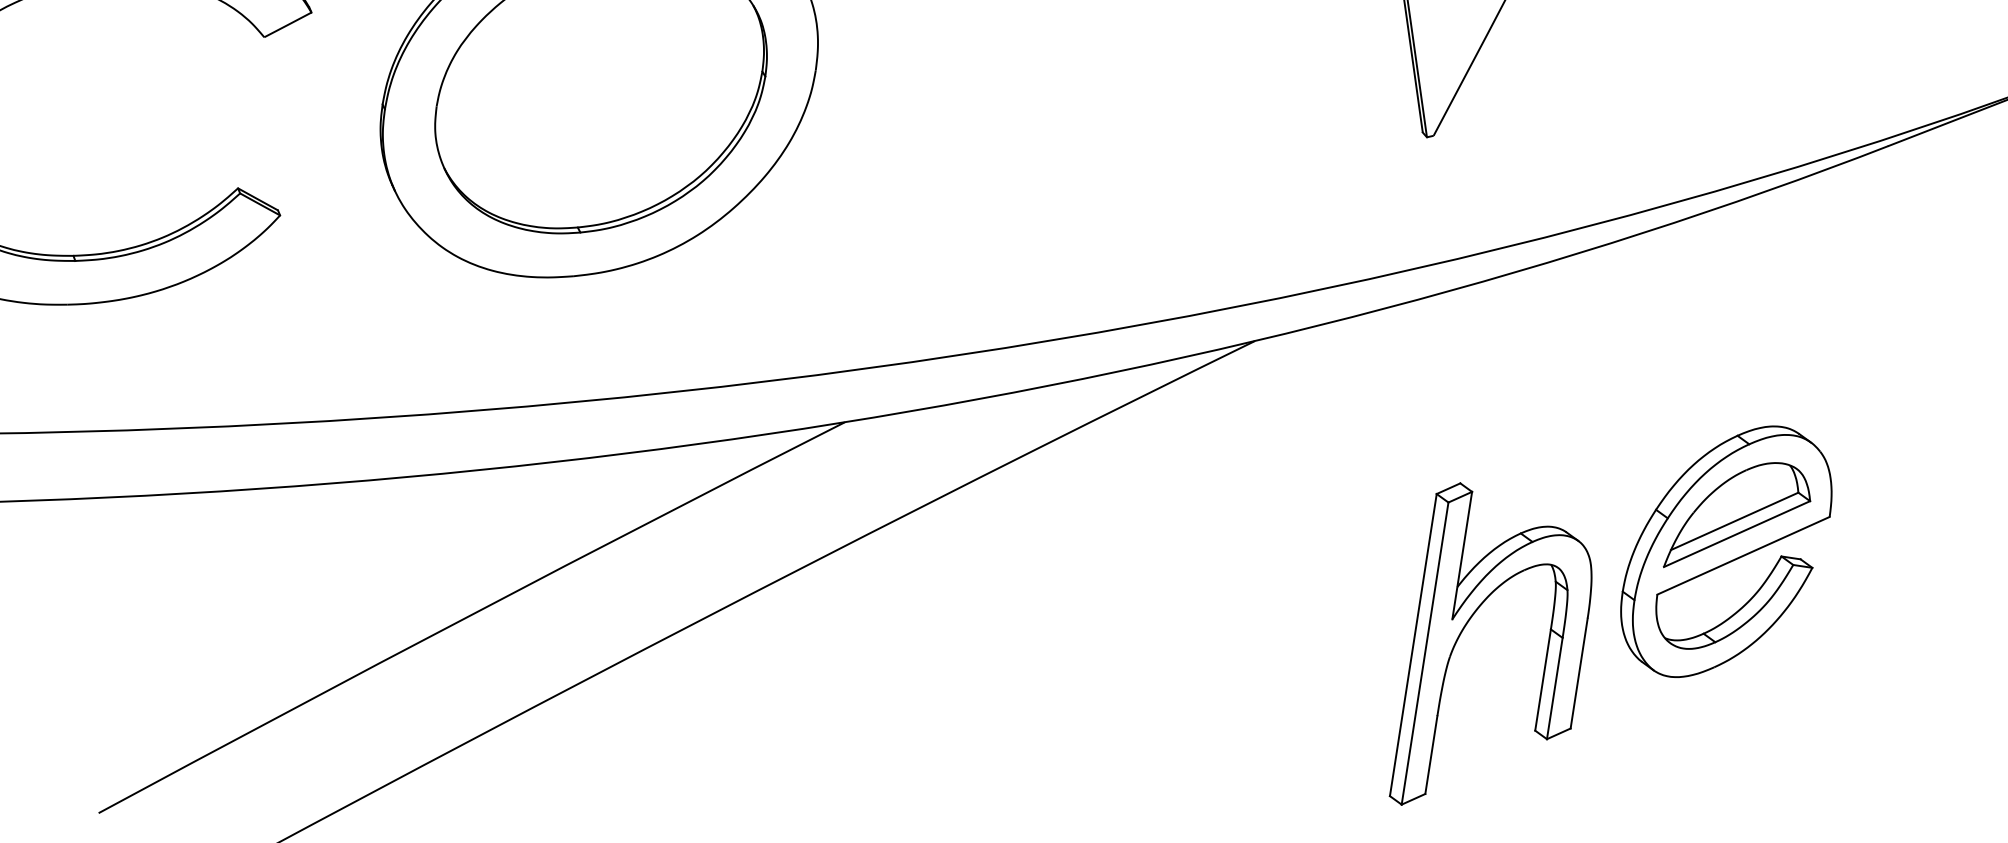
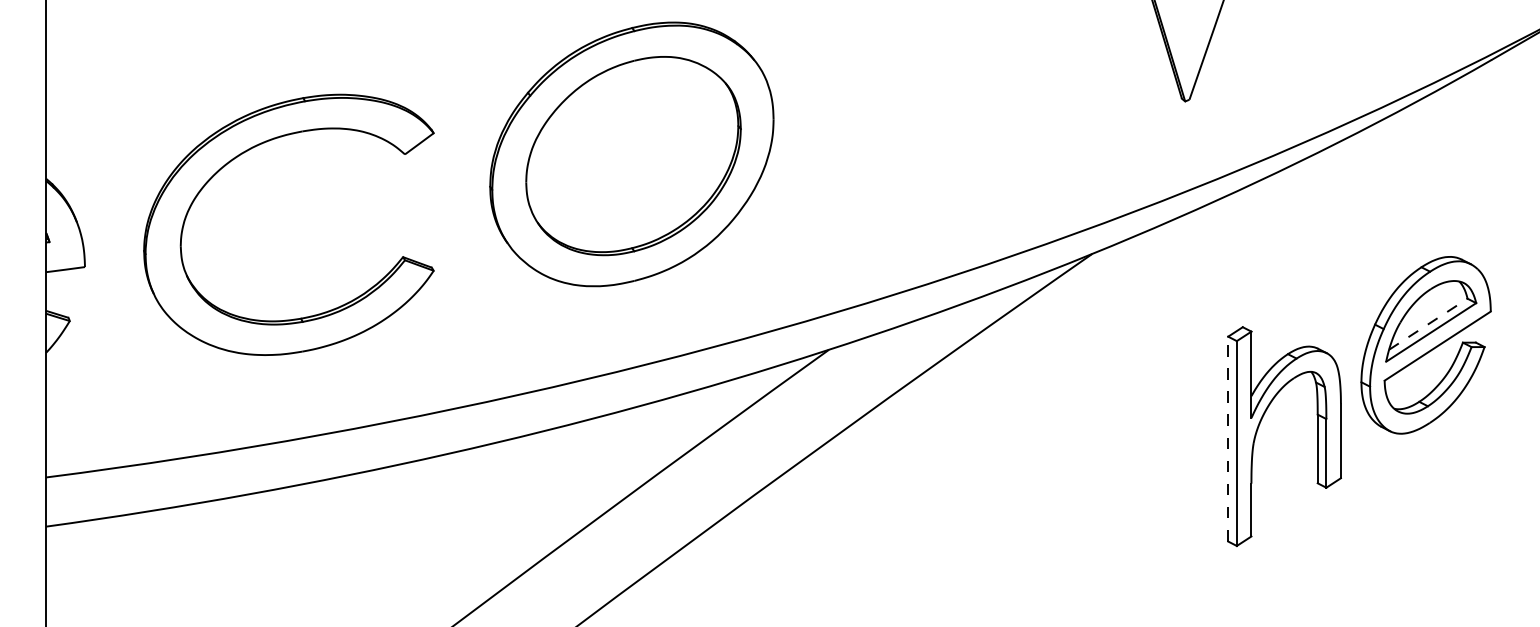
line: (1734, 521) -> (1428, 324), solid -> dashed
line: (1413, 644) -> (1228, 438), solid -> dashed

